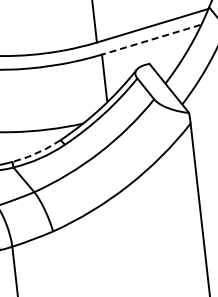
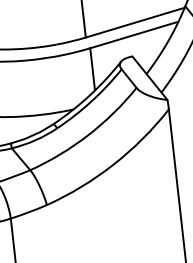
line: (150, 39) -> (133, 34), dashed -> solid
line: (37, 152) -> (33, 135), dashed -> solid

